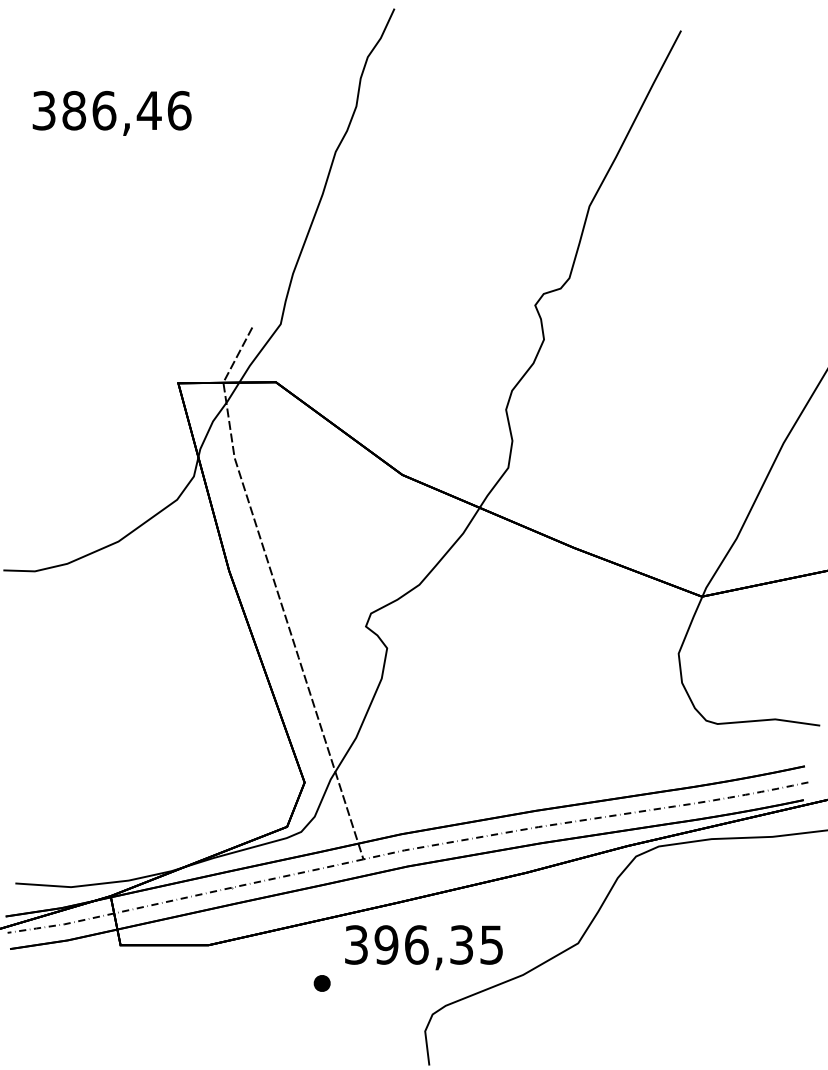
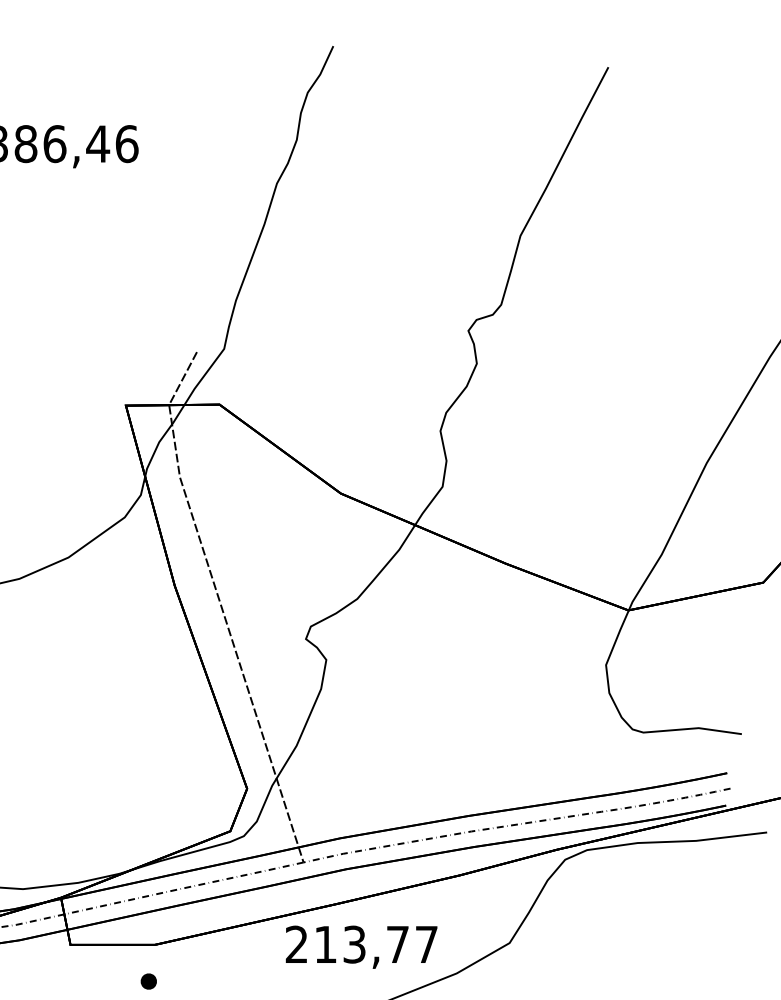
text: (423, 944) -> (361, 944), 396,35 -> 213,77
part: (321, 983) -> (148, 981), moved

